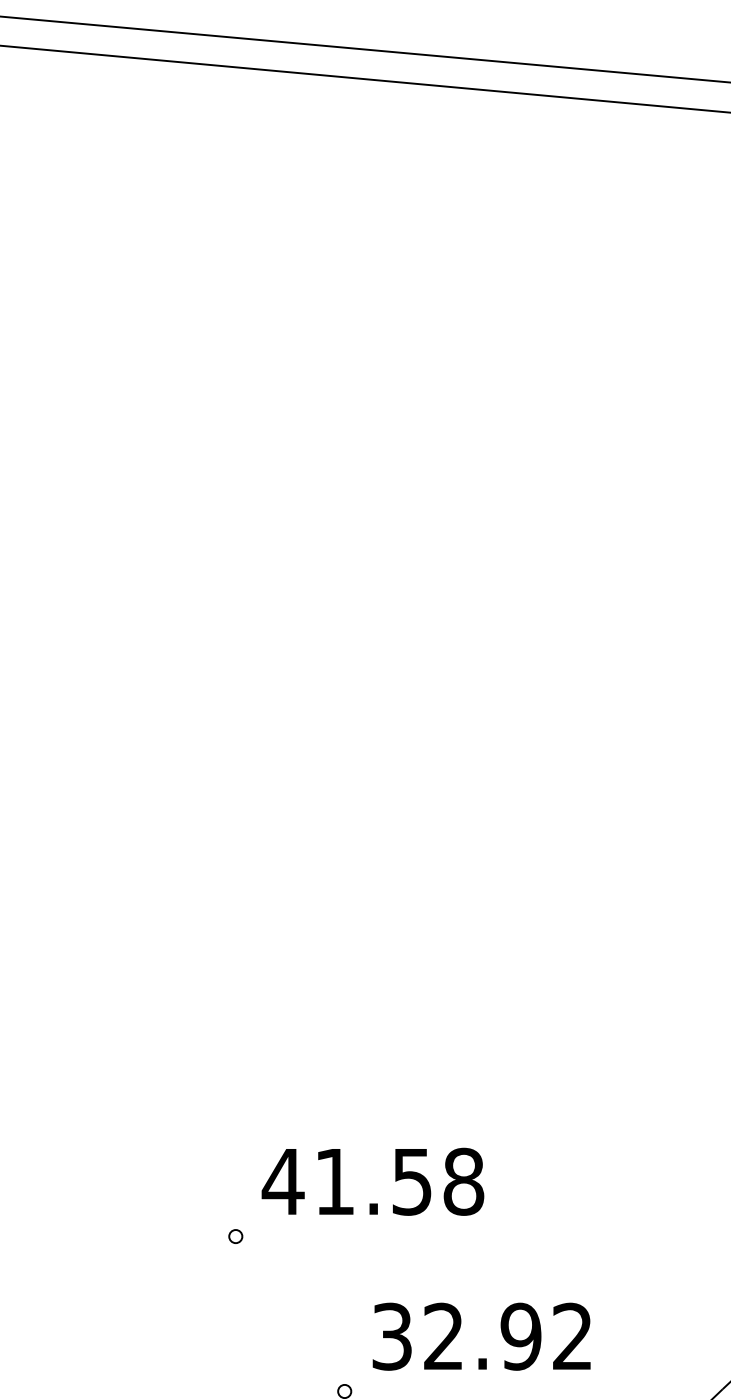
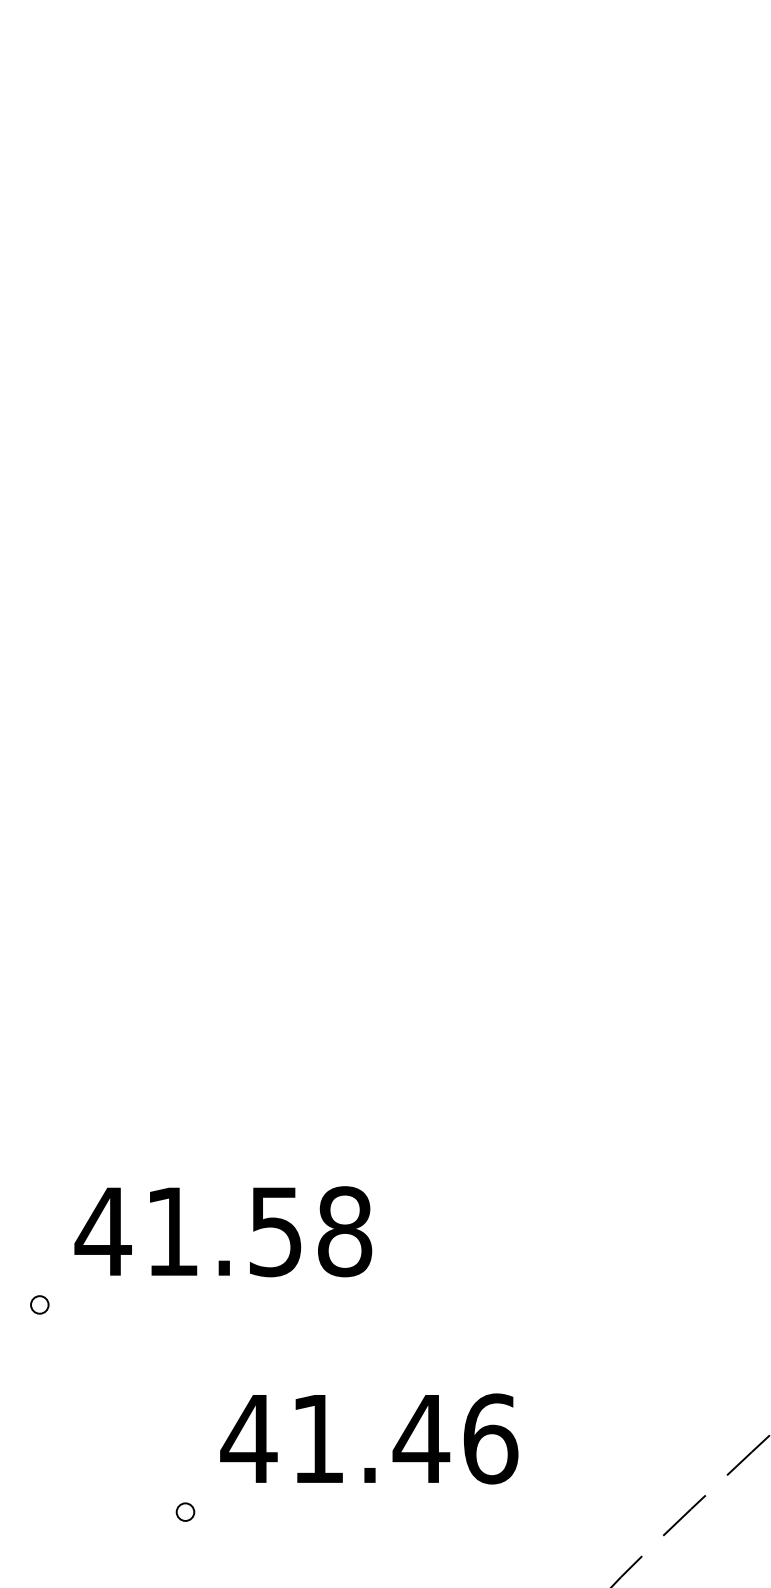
text: (481, 1336) -> (368, 1438), 32.92 -> 41.46

